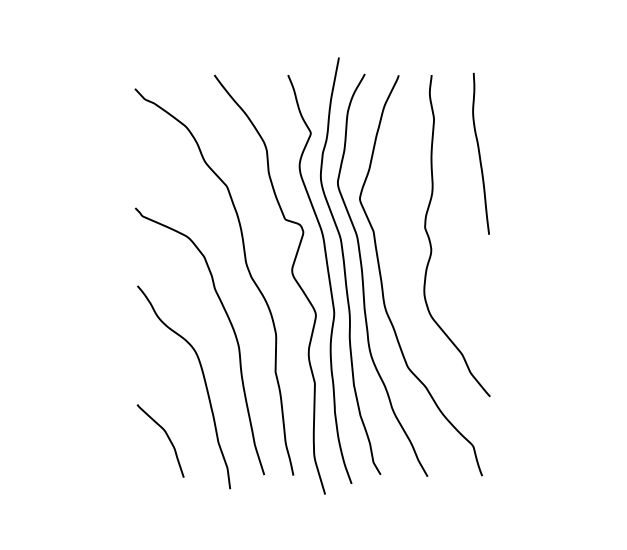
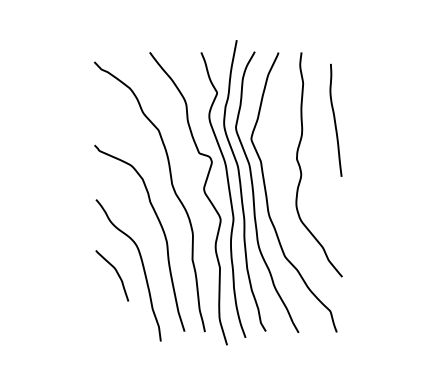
curve: (480, 152) -> (335, 119), moved
curve: (166, 437) -> (116, 273), moved

